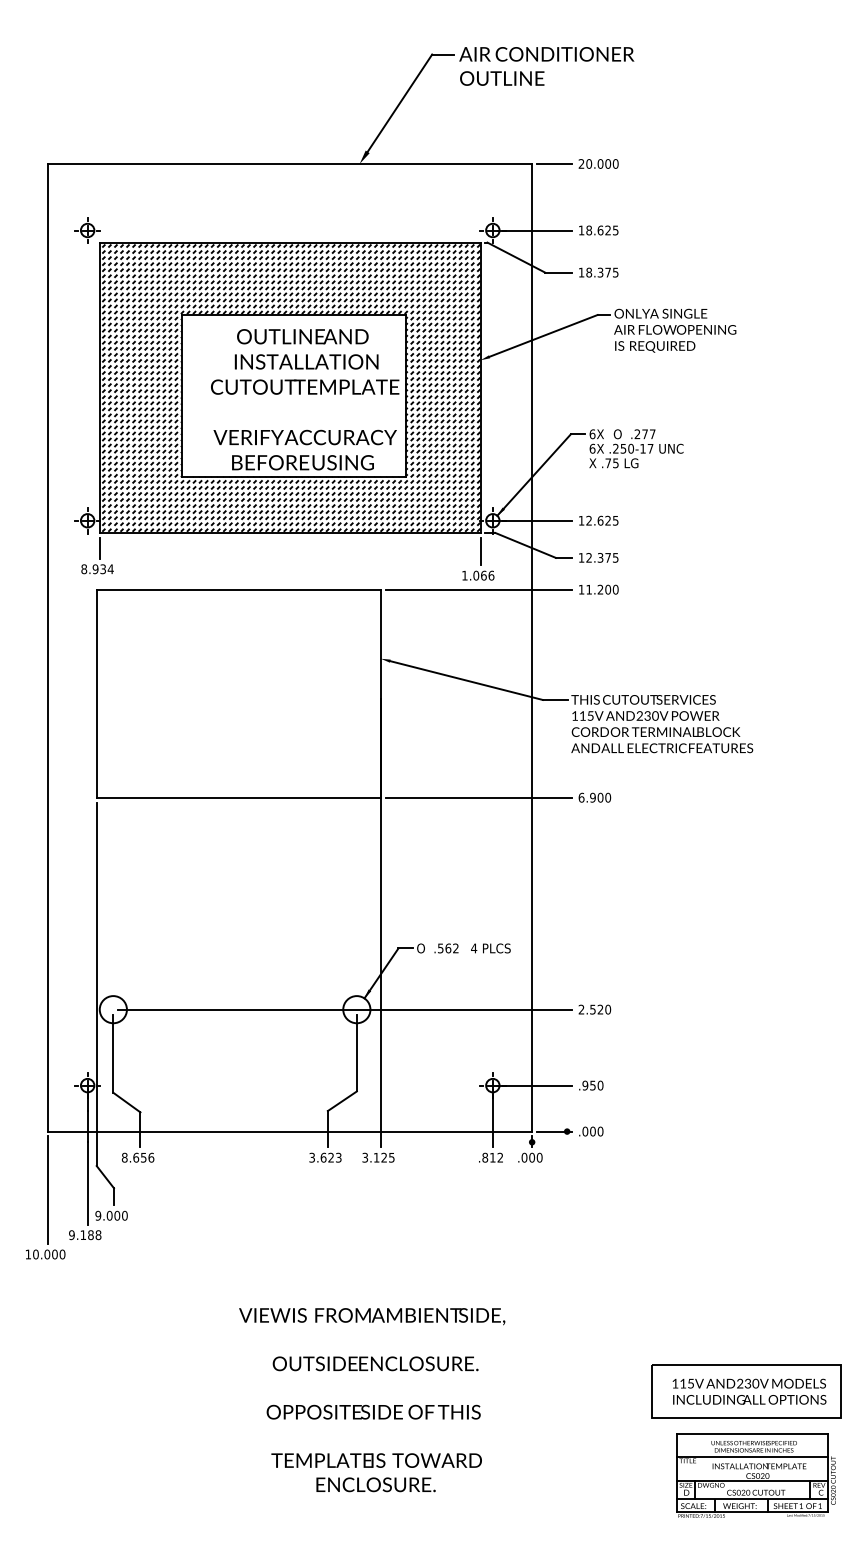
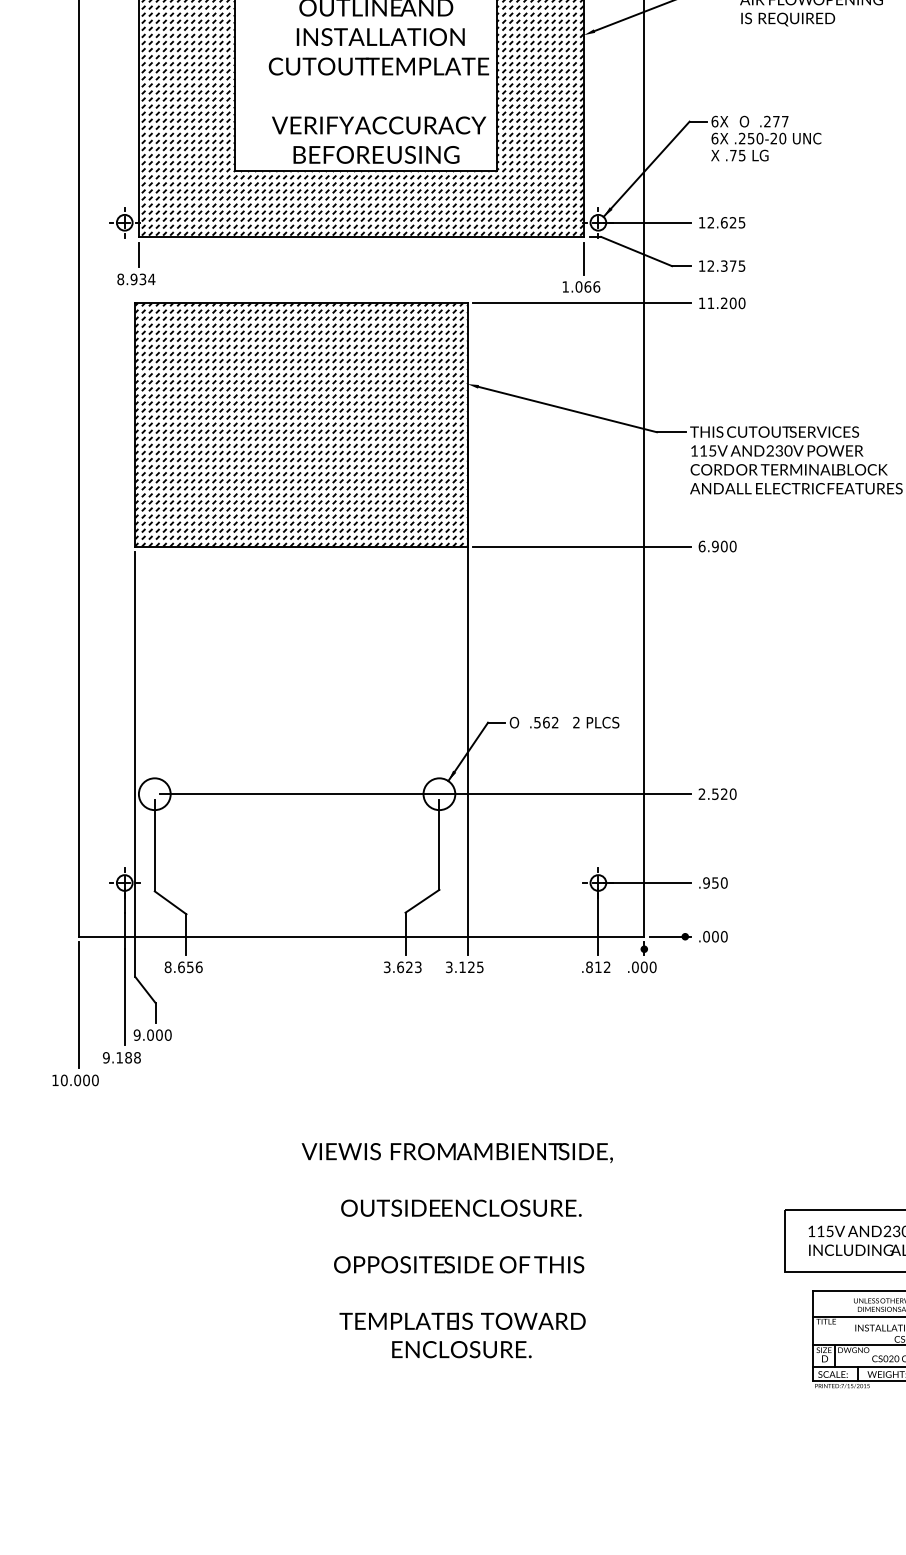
text: (646, 448) -> (777, 138), .250-17 -> .250-20
hatch: (238, 693) -> (301, 424), added
text: (474, 948) -> (576, 722), 4 -> 2

